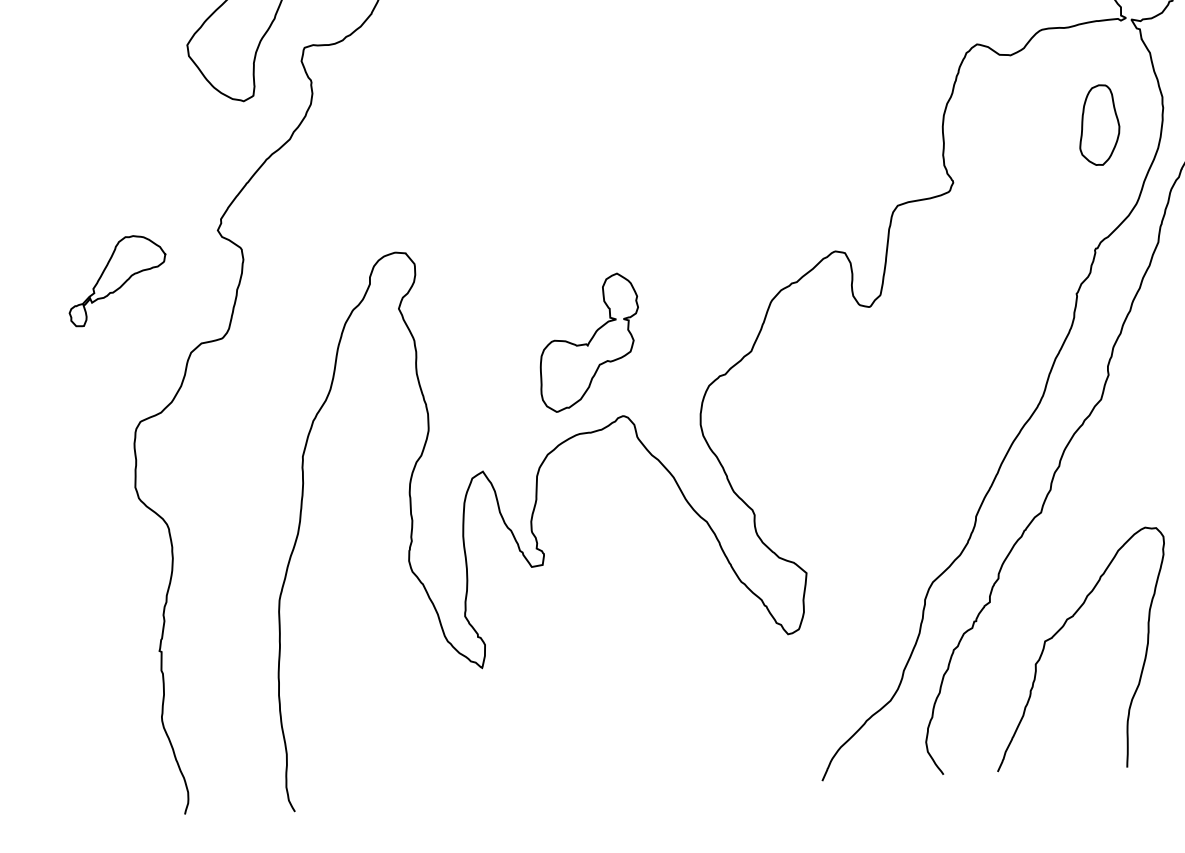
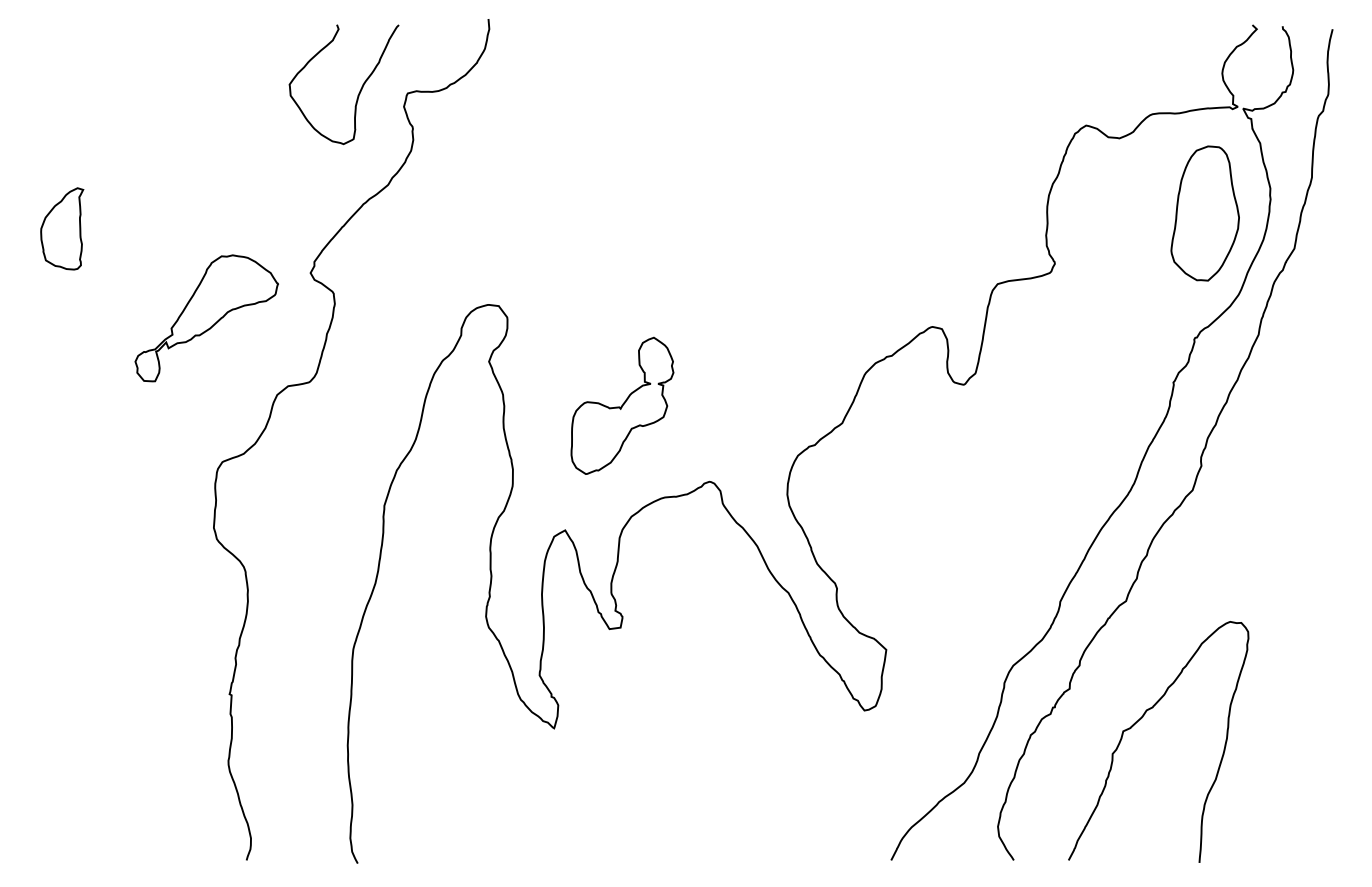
part: (1098, 125) -> (1204, 213), size x1.67
part: (117, 280) -> (206, 318), size x1.43
part: (589, 342) -> (622, 405), moved

